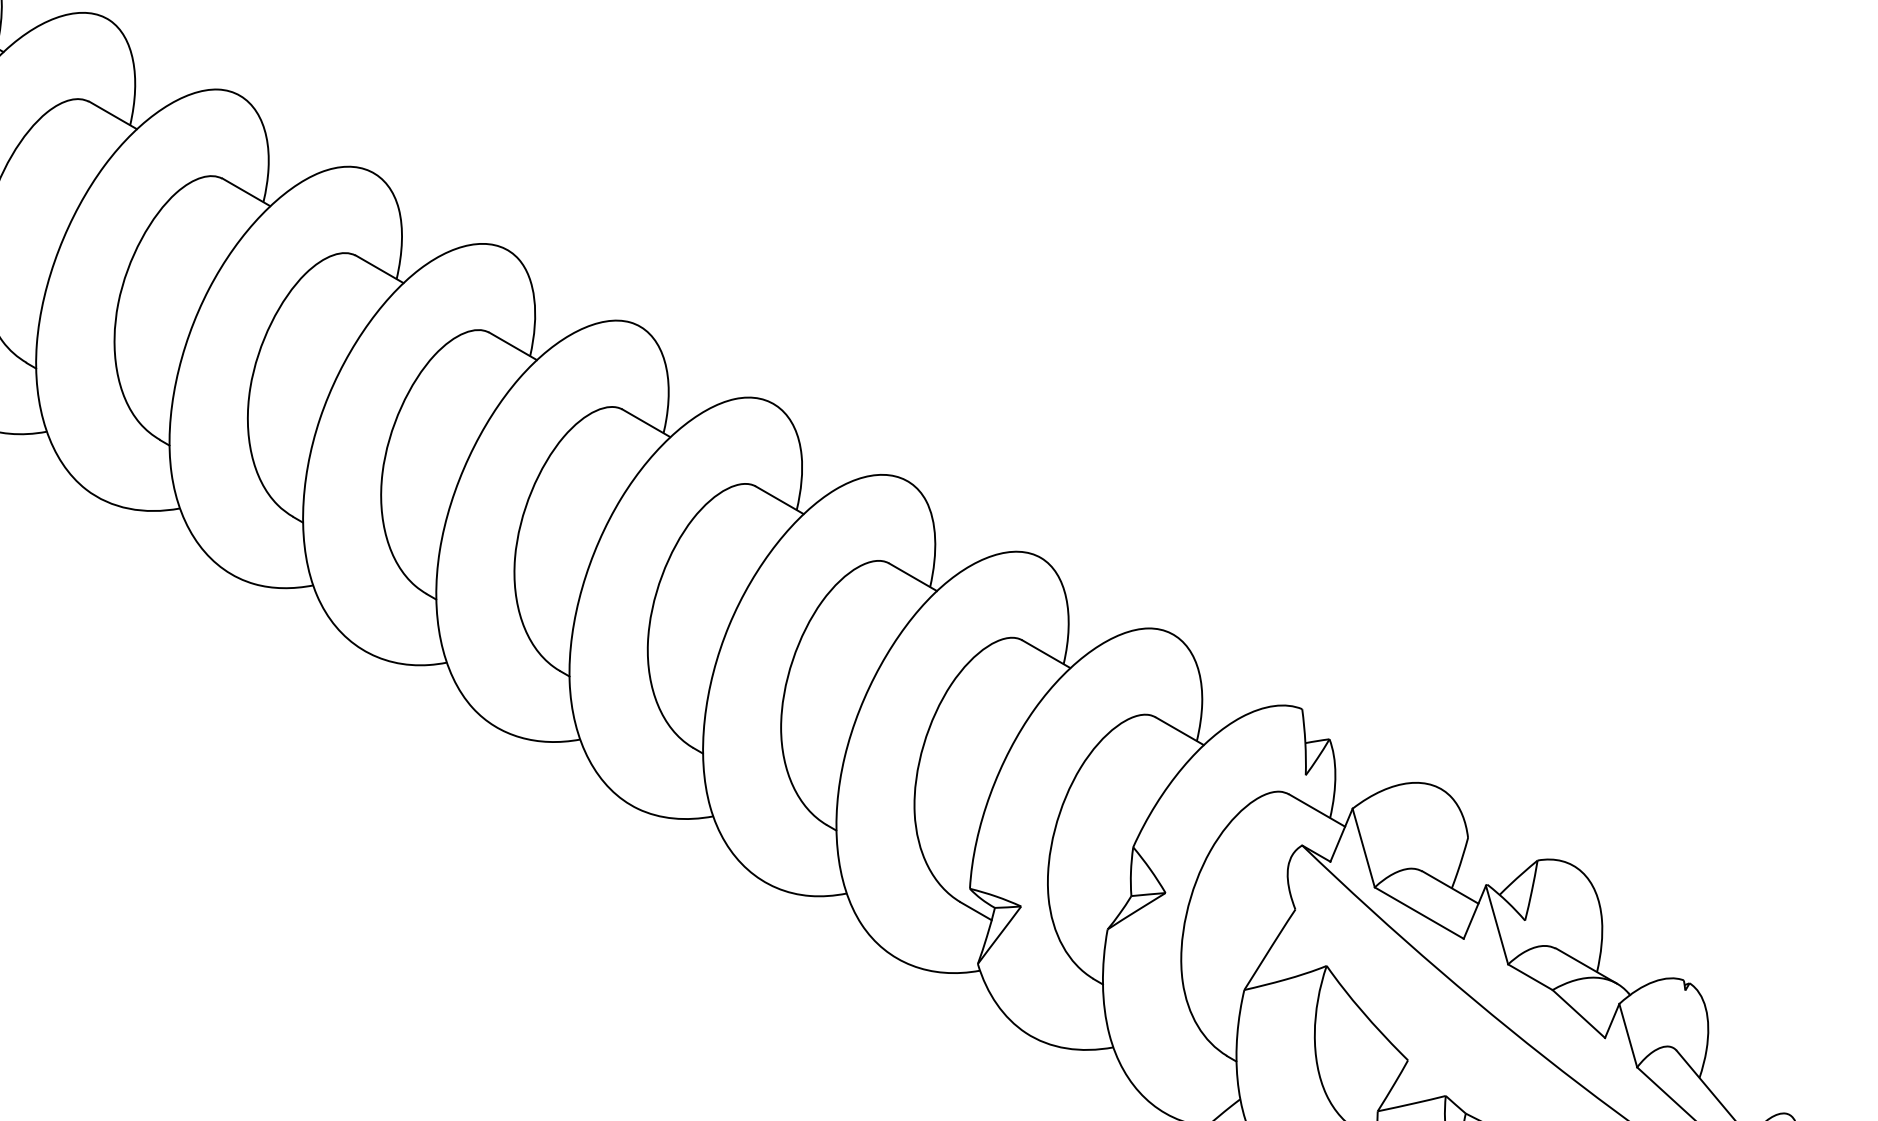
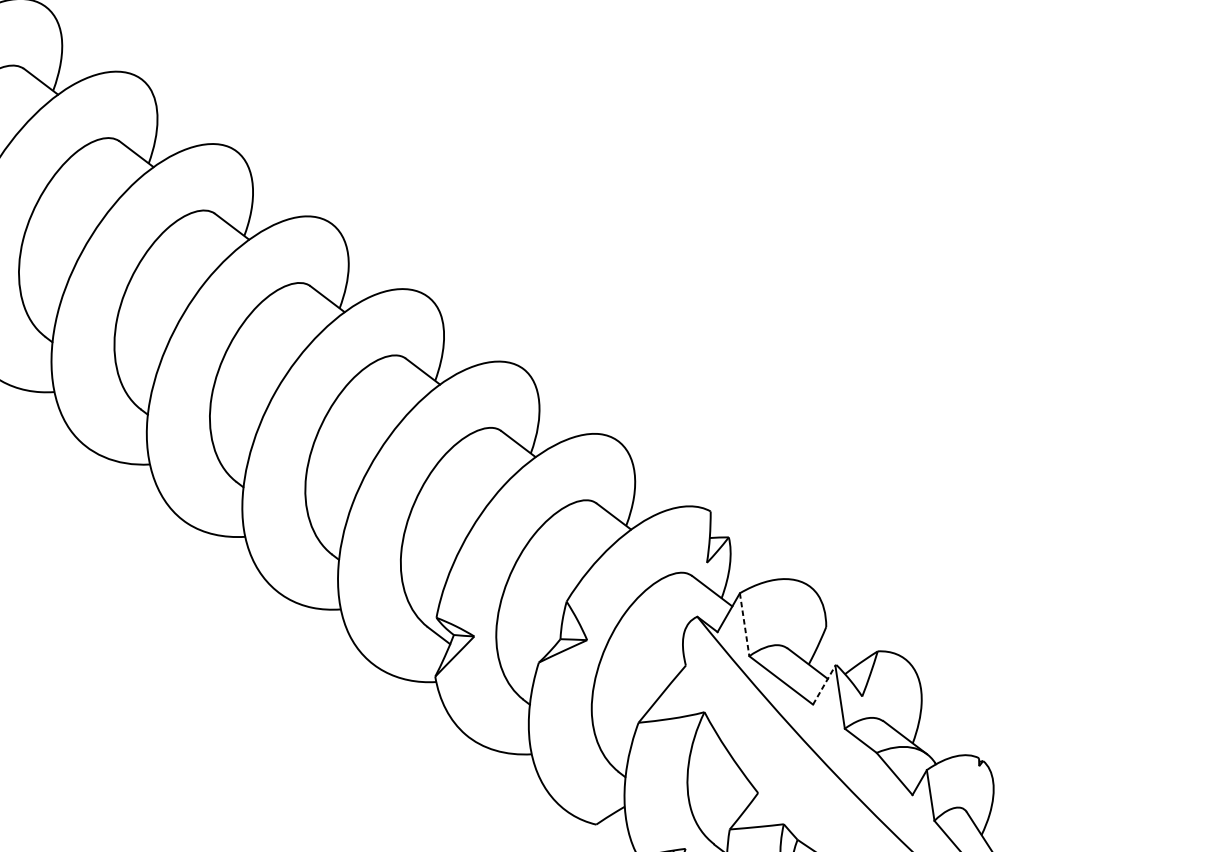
line: (1363, 848) -> (744, 625), solid -> dashed
line: (1474, 912) -> (823, 685), solid -> dashed

